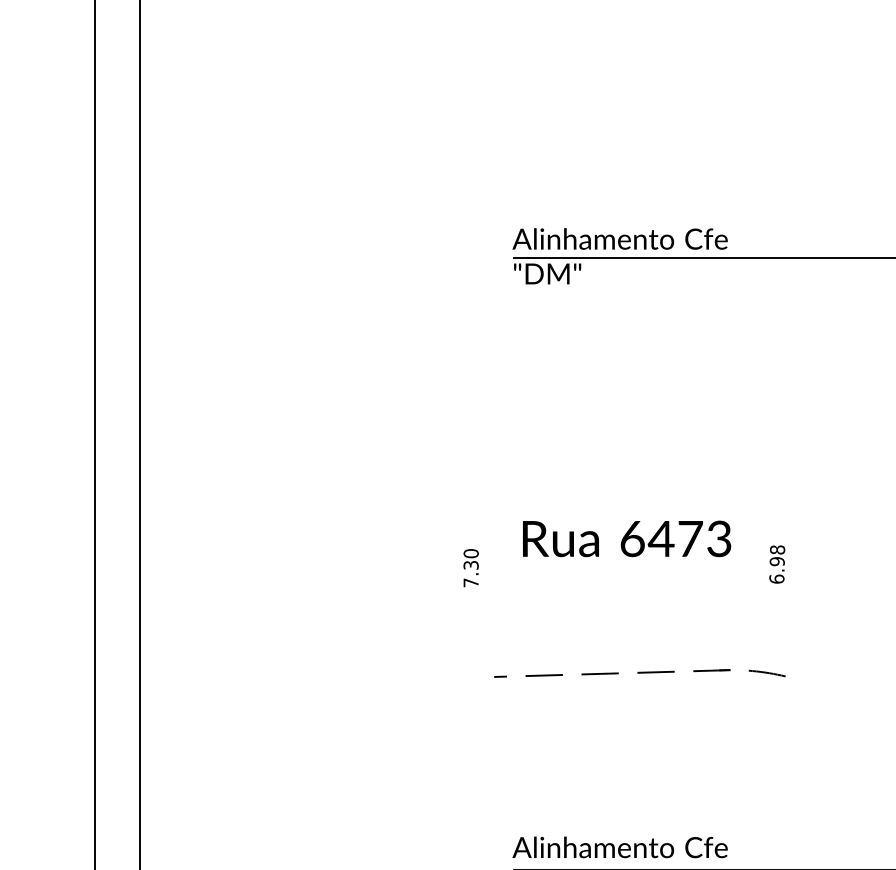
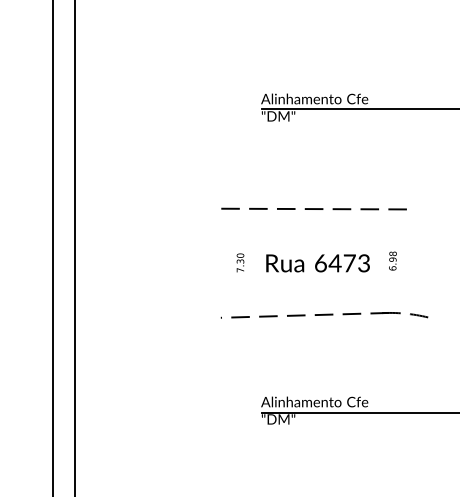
line: (617, 458) -> (313, 208), added
text: (625, 539) -> (317, 263), moved
part: (639, 673) -> (324, 315), size x1.43

